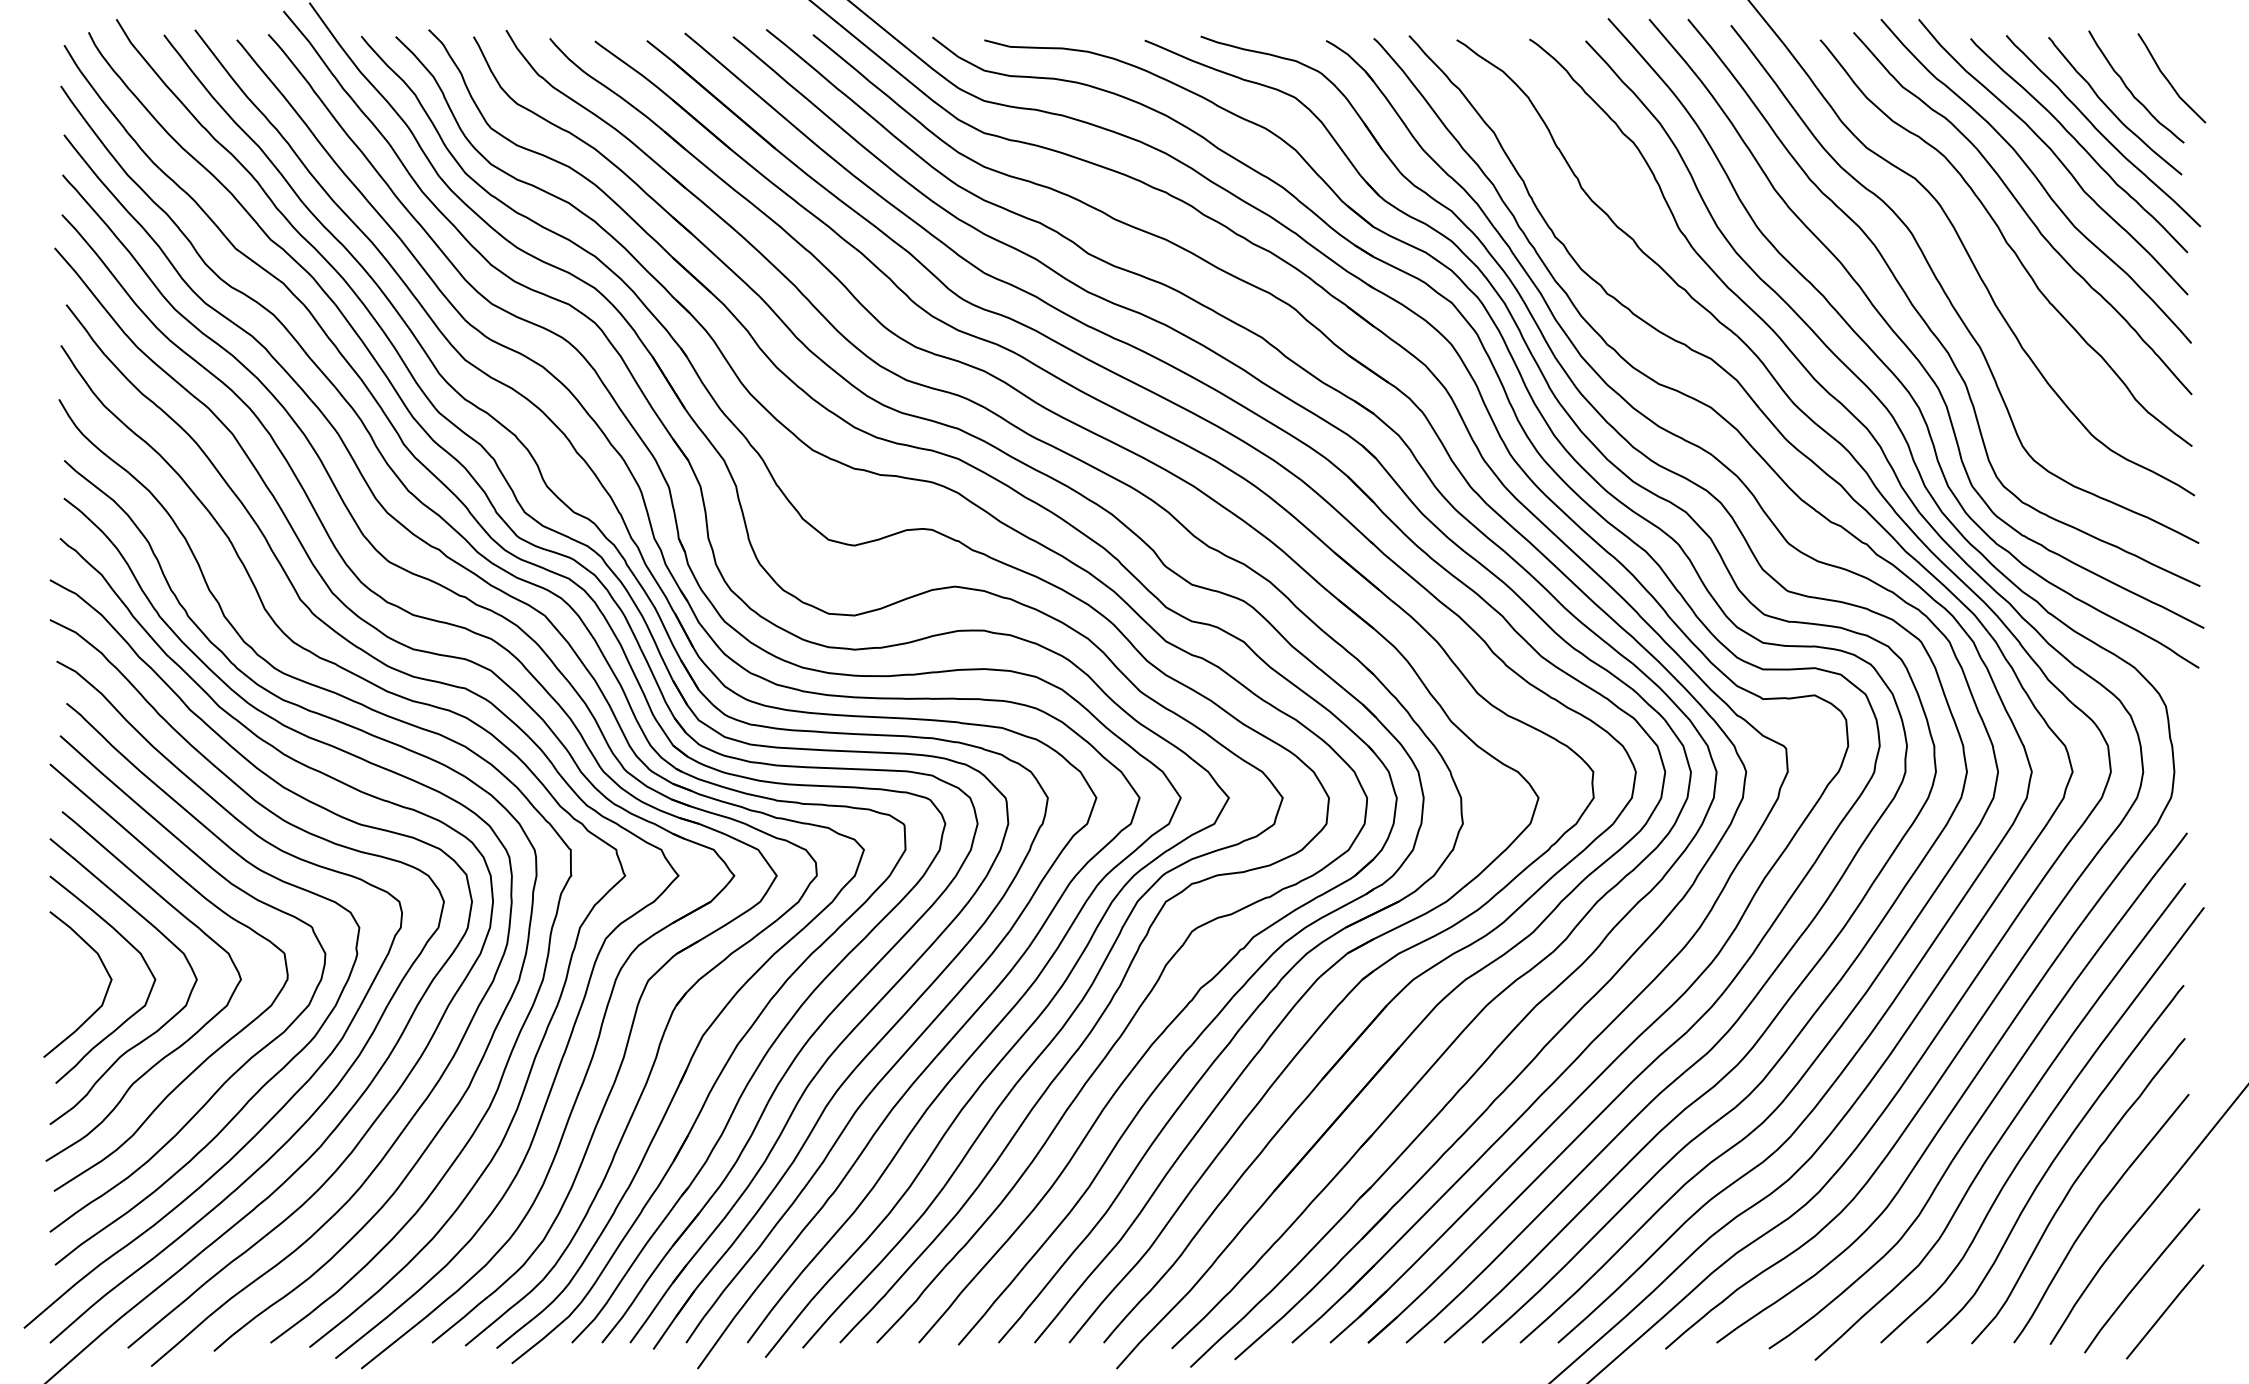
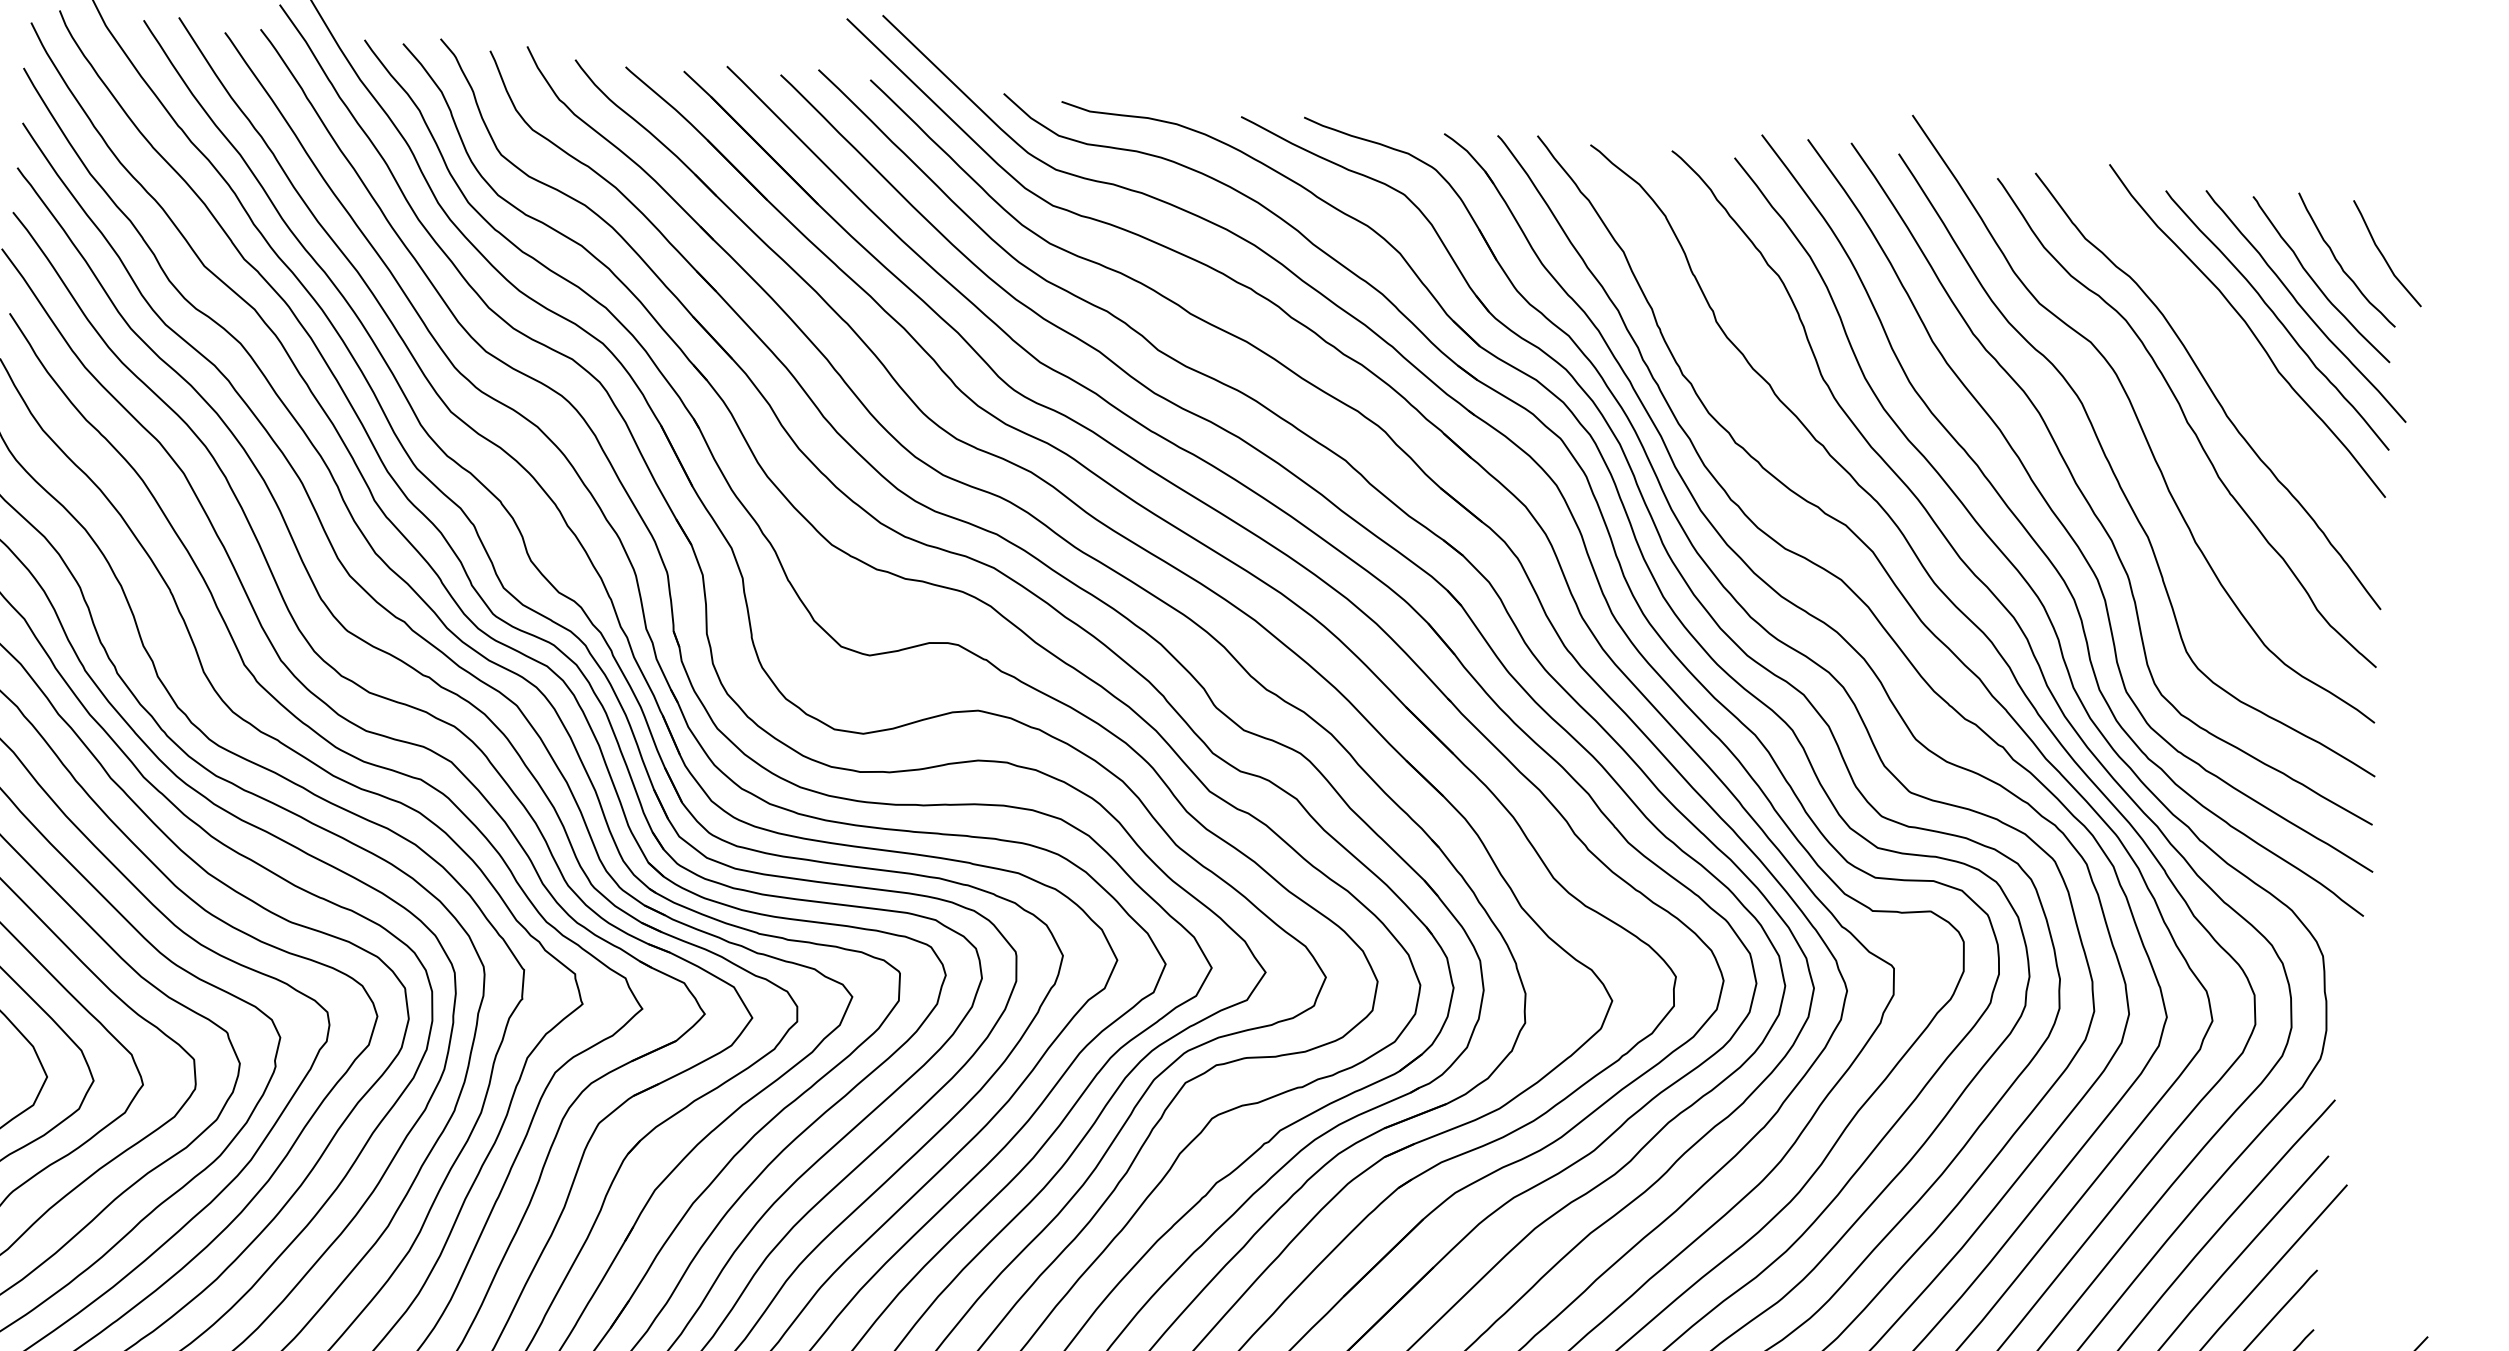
curve: (2036, 179) -> (2226, 354), removed

